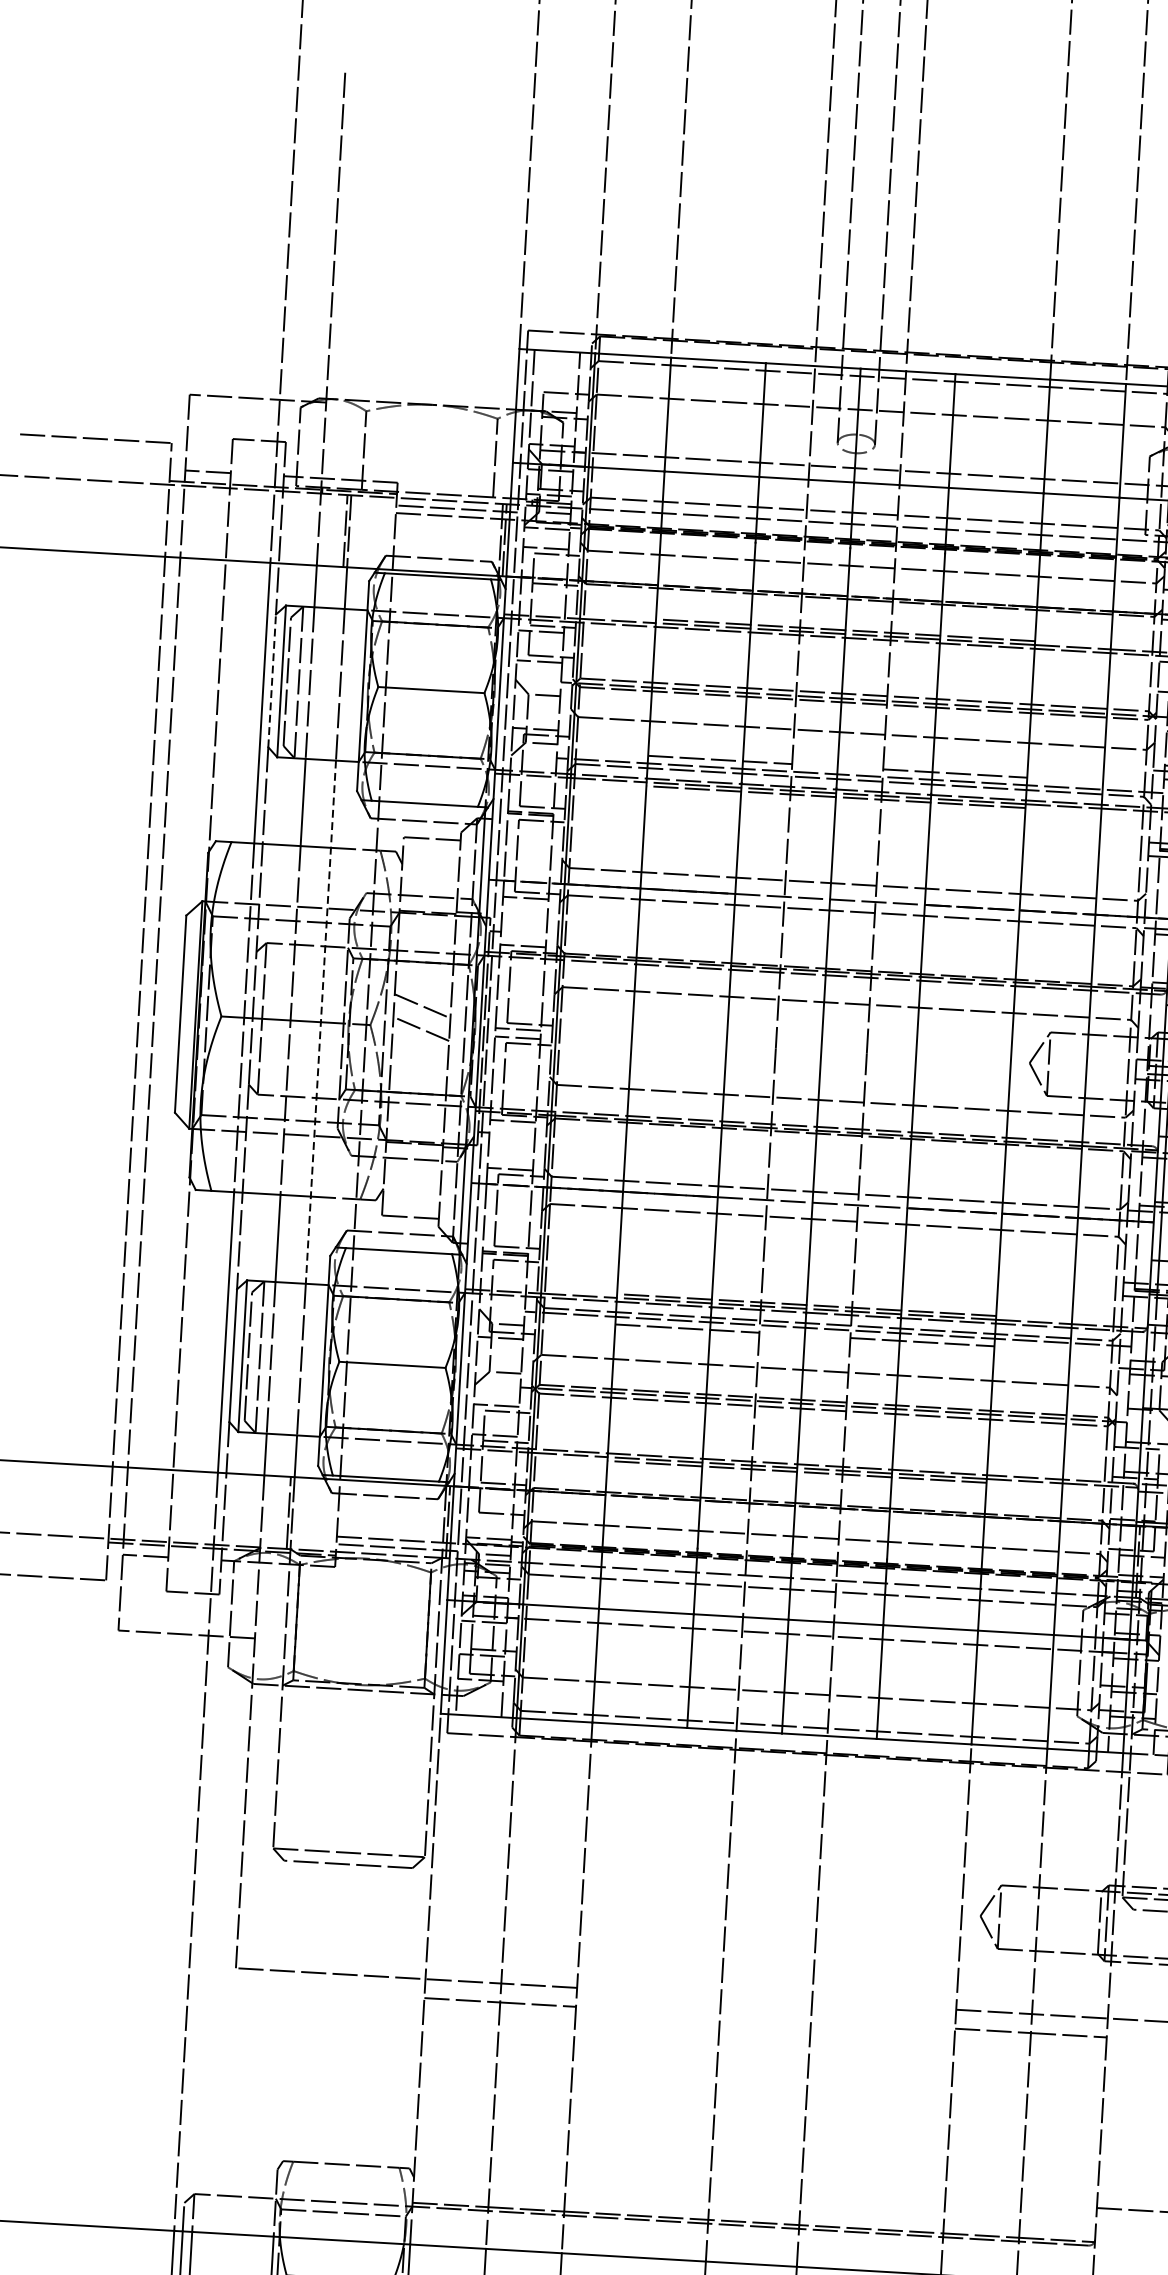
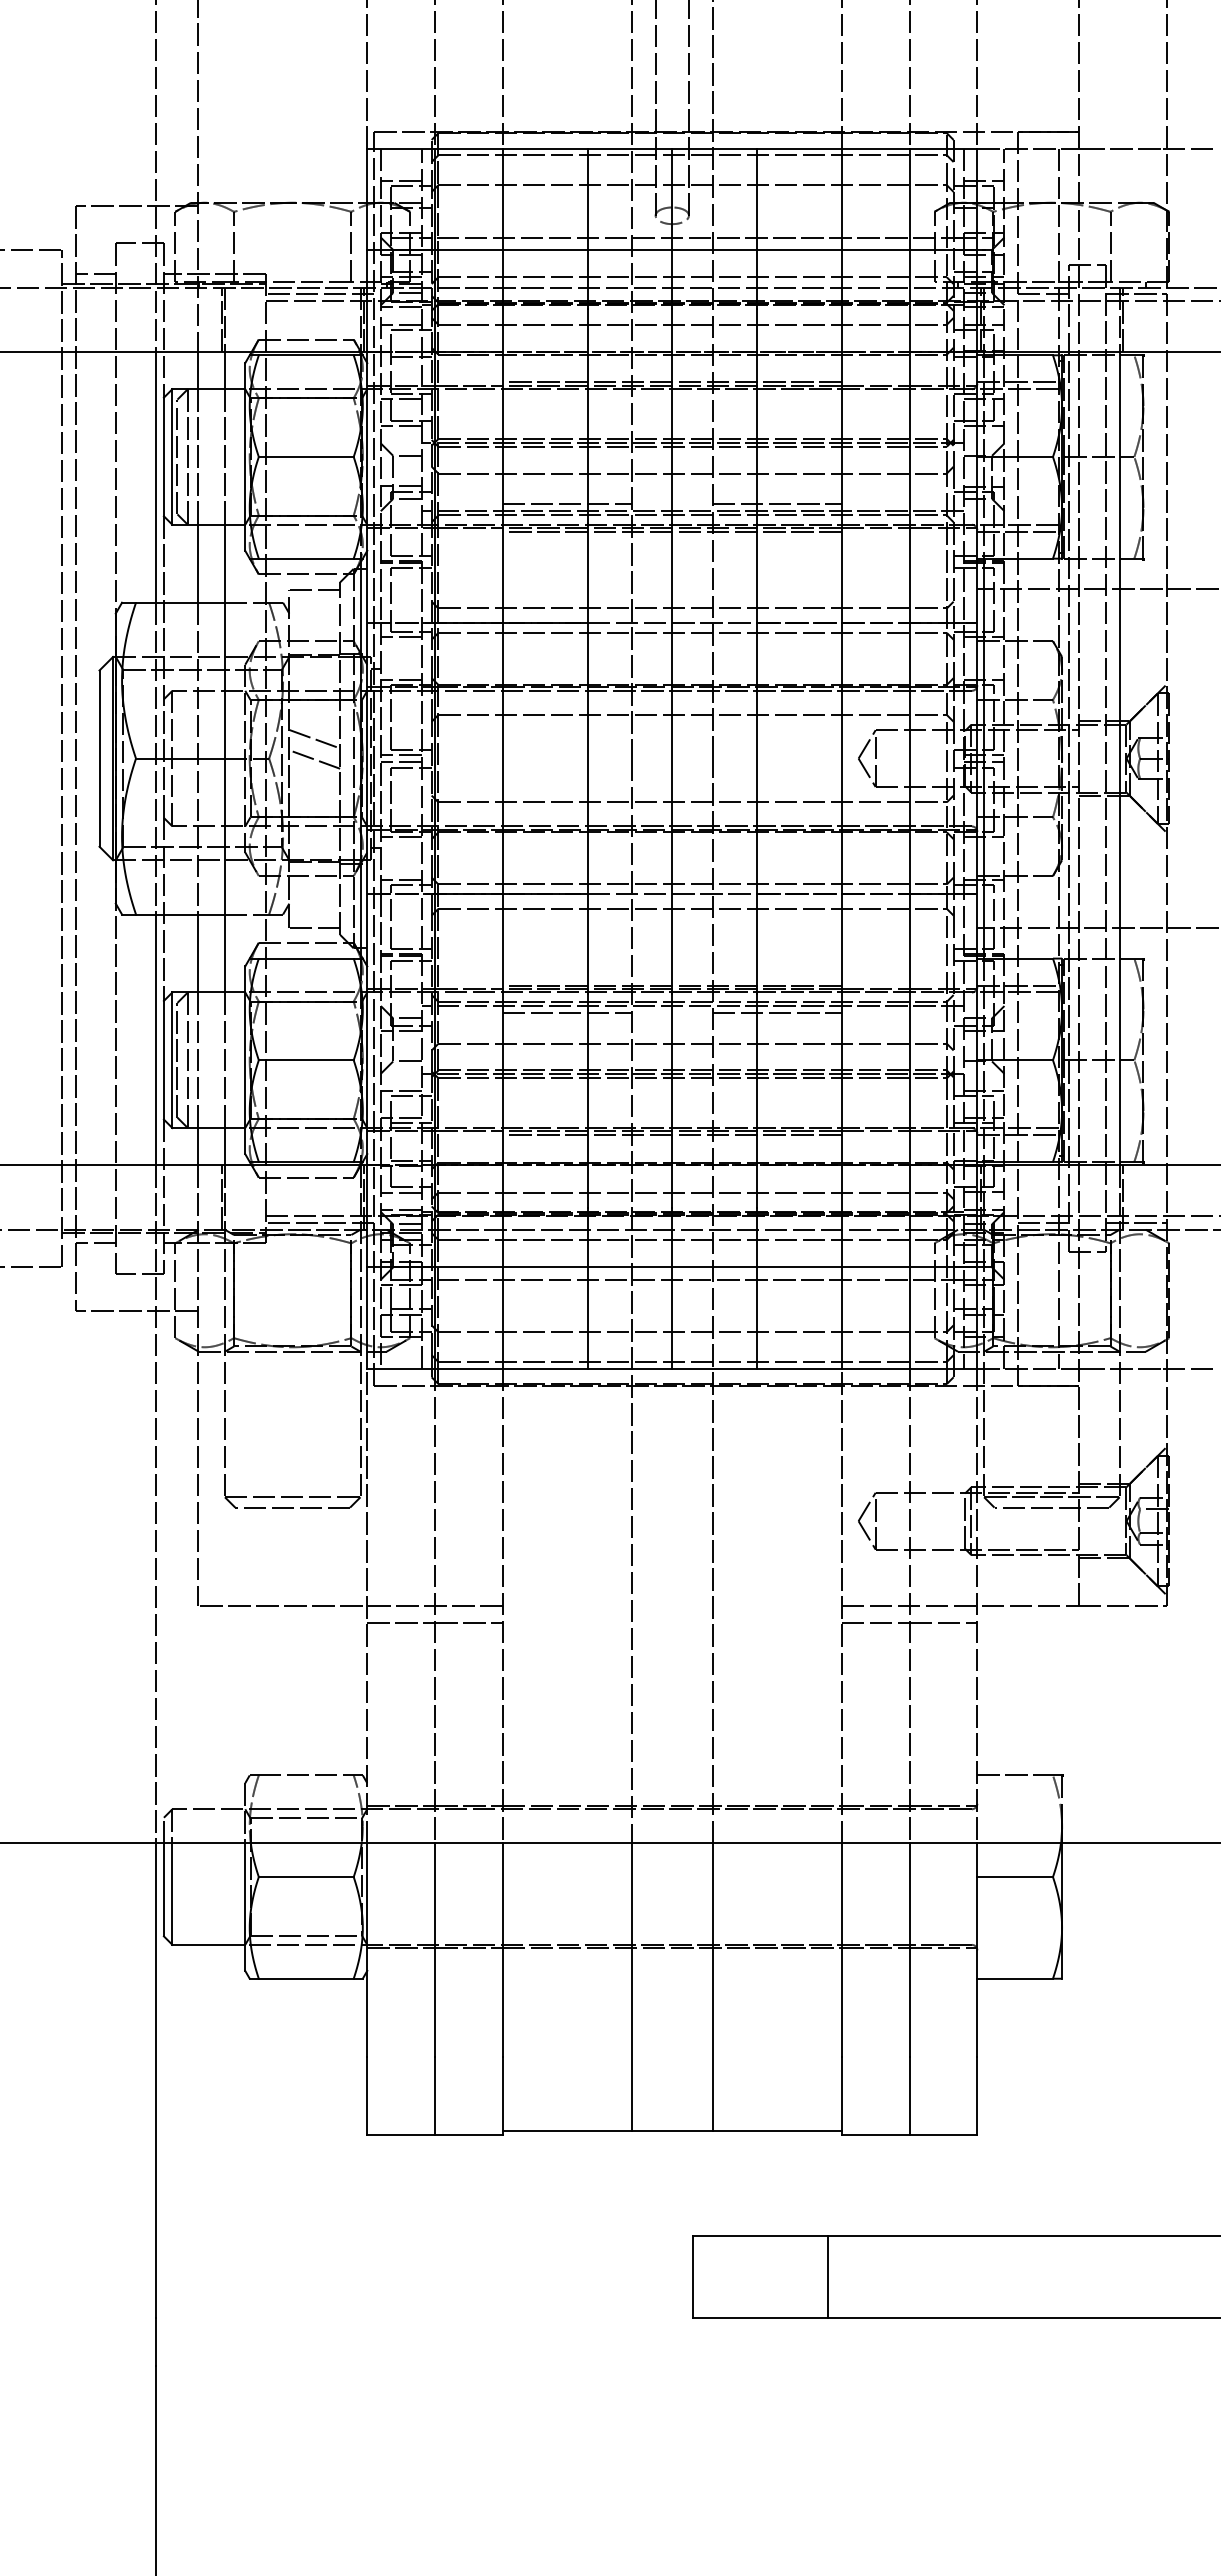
line: (554, 386) -> (400, 180), added
line: (271, 680) -> (163, 456), dashed -> solid
line: (320, 1022) -> (224, 758), dashed -> solid
line: (489, 1518) -> (400, 1192), added

